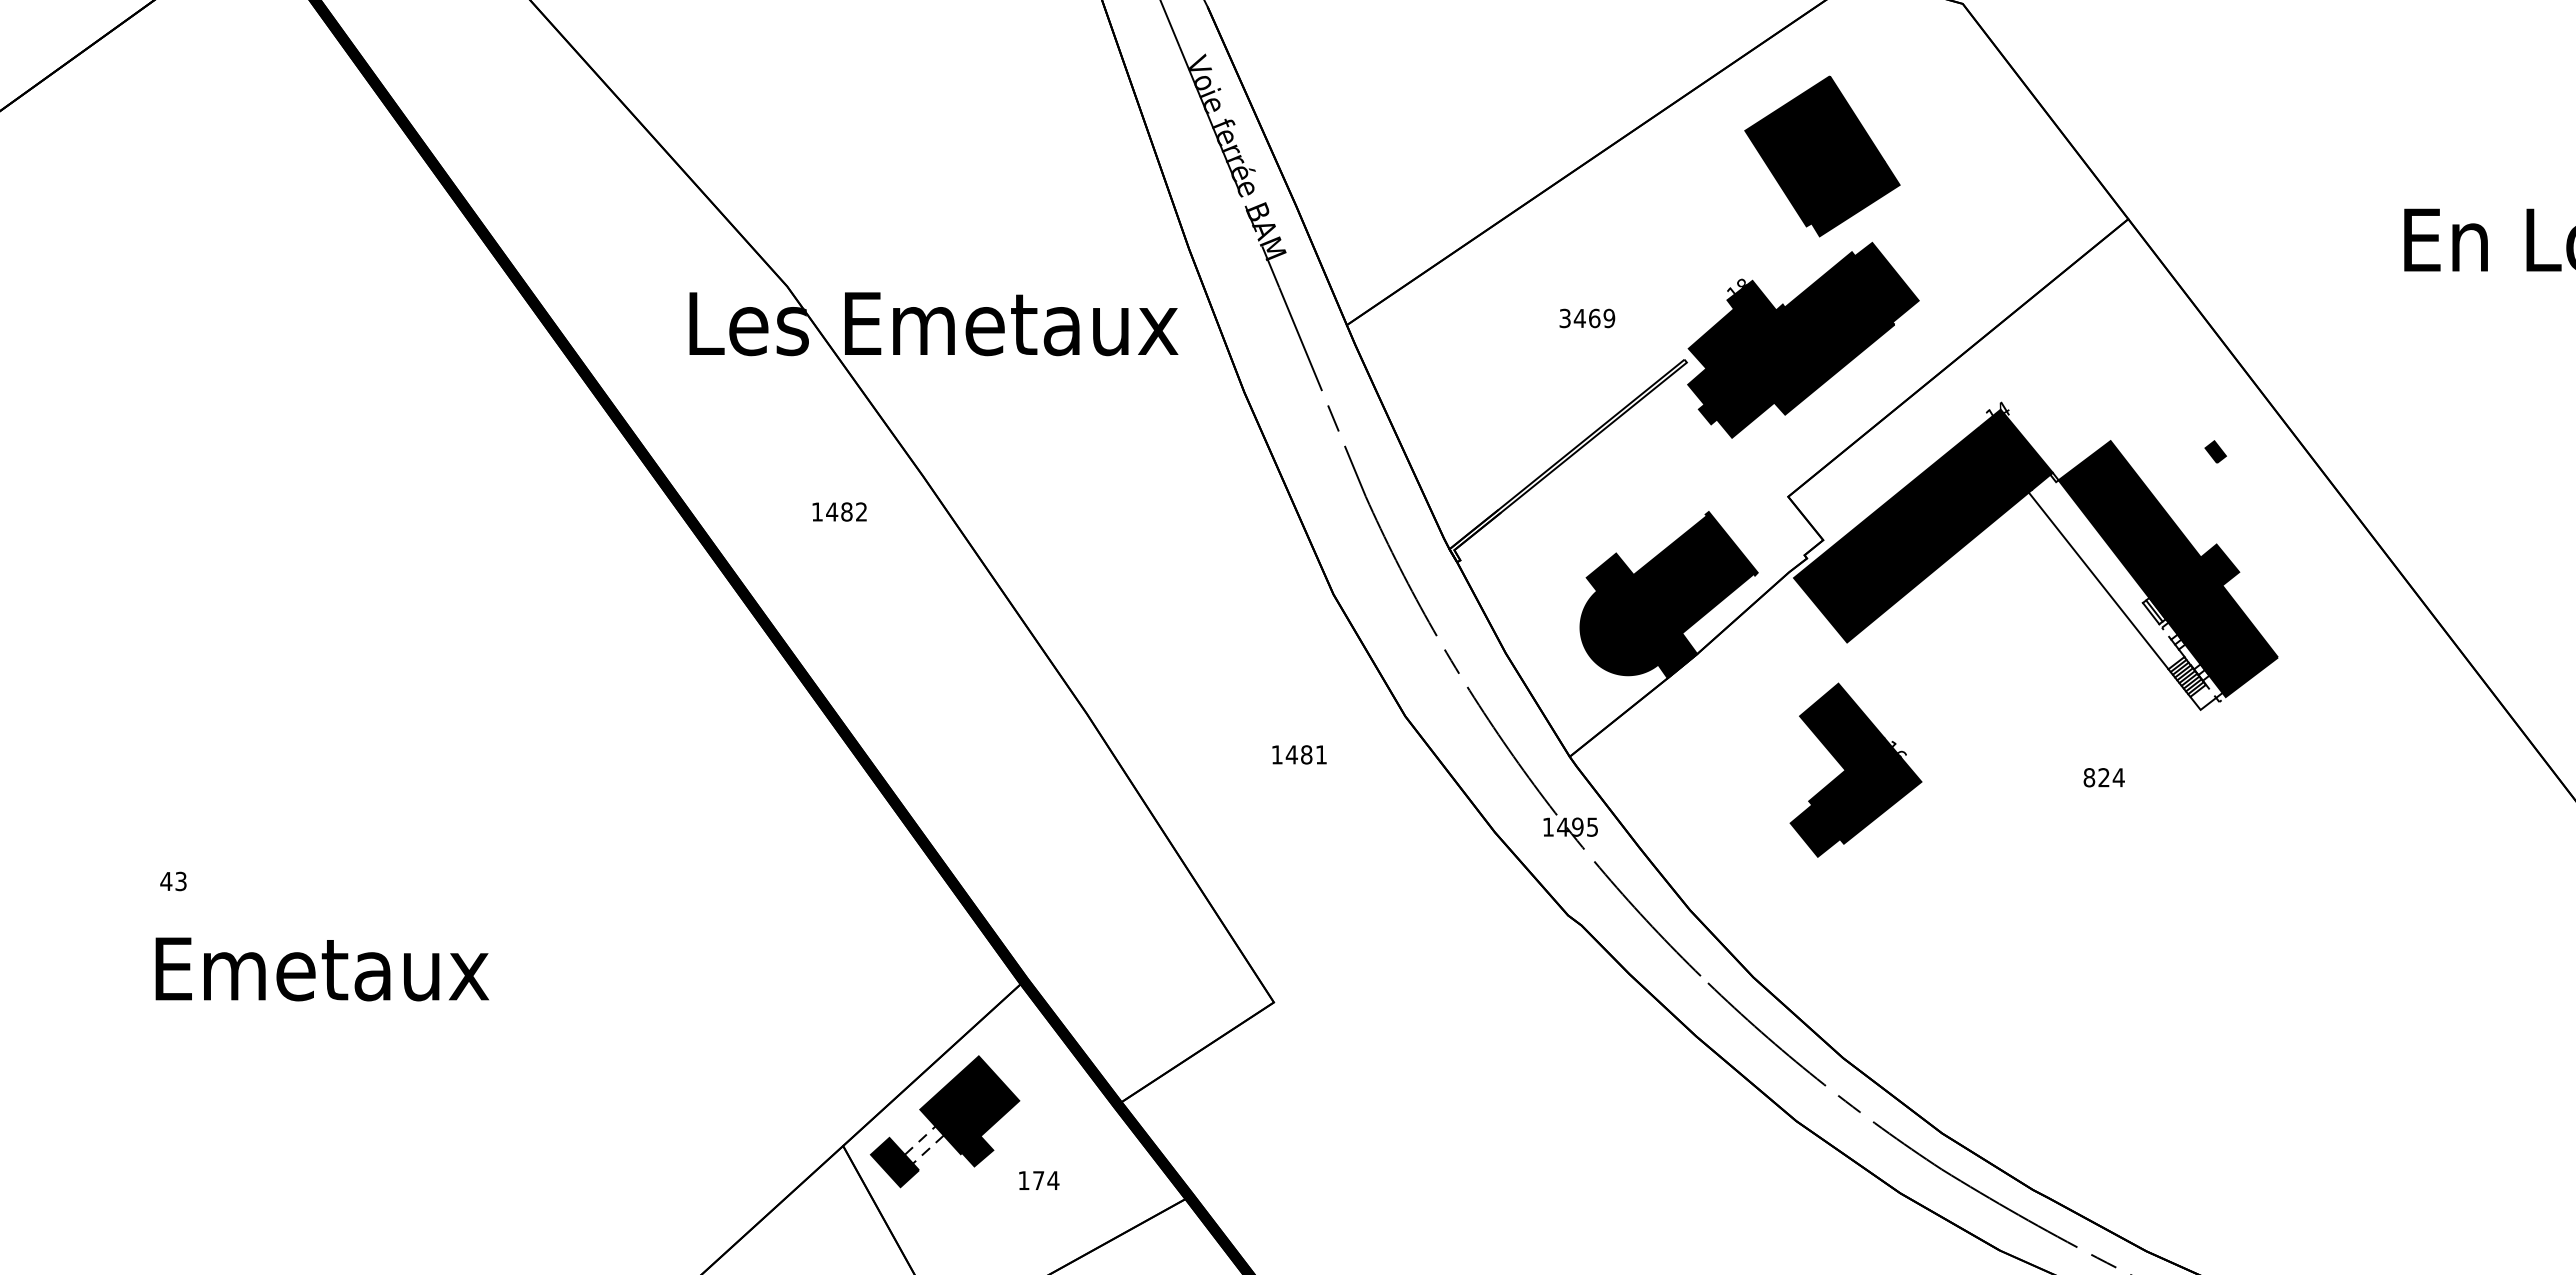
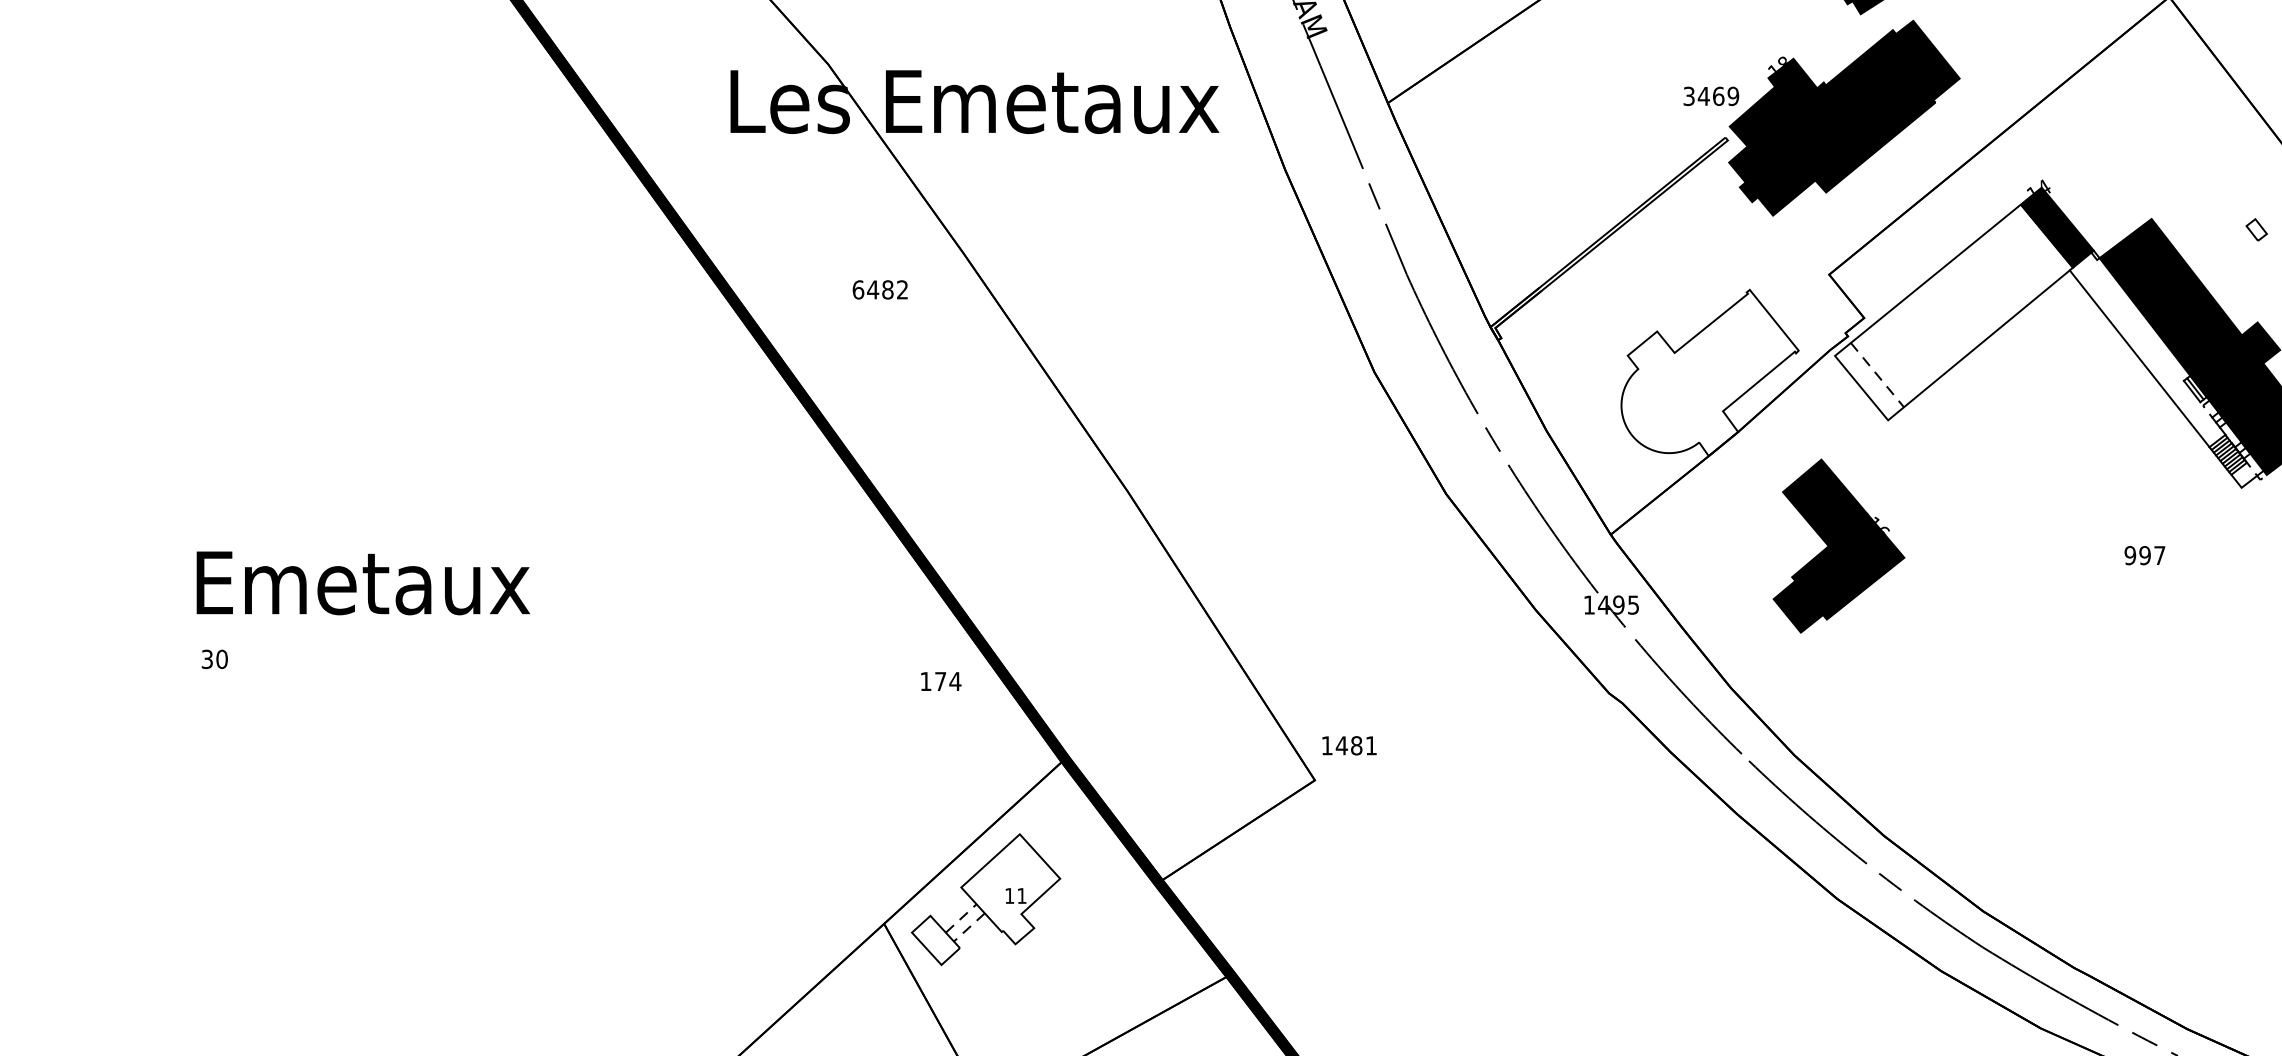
text: (1587, 318) -> (1711, 96), moved
fill: (2215, 452) -> (2256, 230), removed
text: (817, 511) -> (858, 289), 1482 -> 6482
fill: (1913, 534) -> (1954, 312), removed
fill: (1668, 595) -> (1709, 373), removed
text: (1299, 754) -> (1349, 745), moved
part: (1855, 769) -> (1838, 545), moved
text: (2103, 777) -> (2144, 555), 824 -> 997
text: (173, 881) -> (214, 659), 43 -> 30
text: (321, 969) -> (362, 583), moved
fill: (969, 1111) -> (1010, 889), removed
fill: (895, 1162) -> (936, 940), removed
text: (1039, 1180) -> (941, 681), moved

